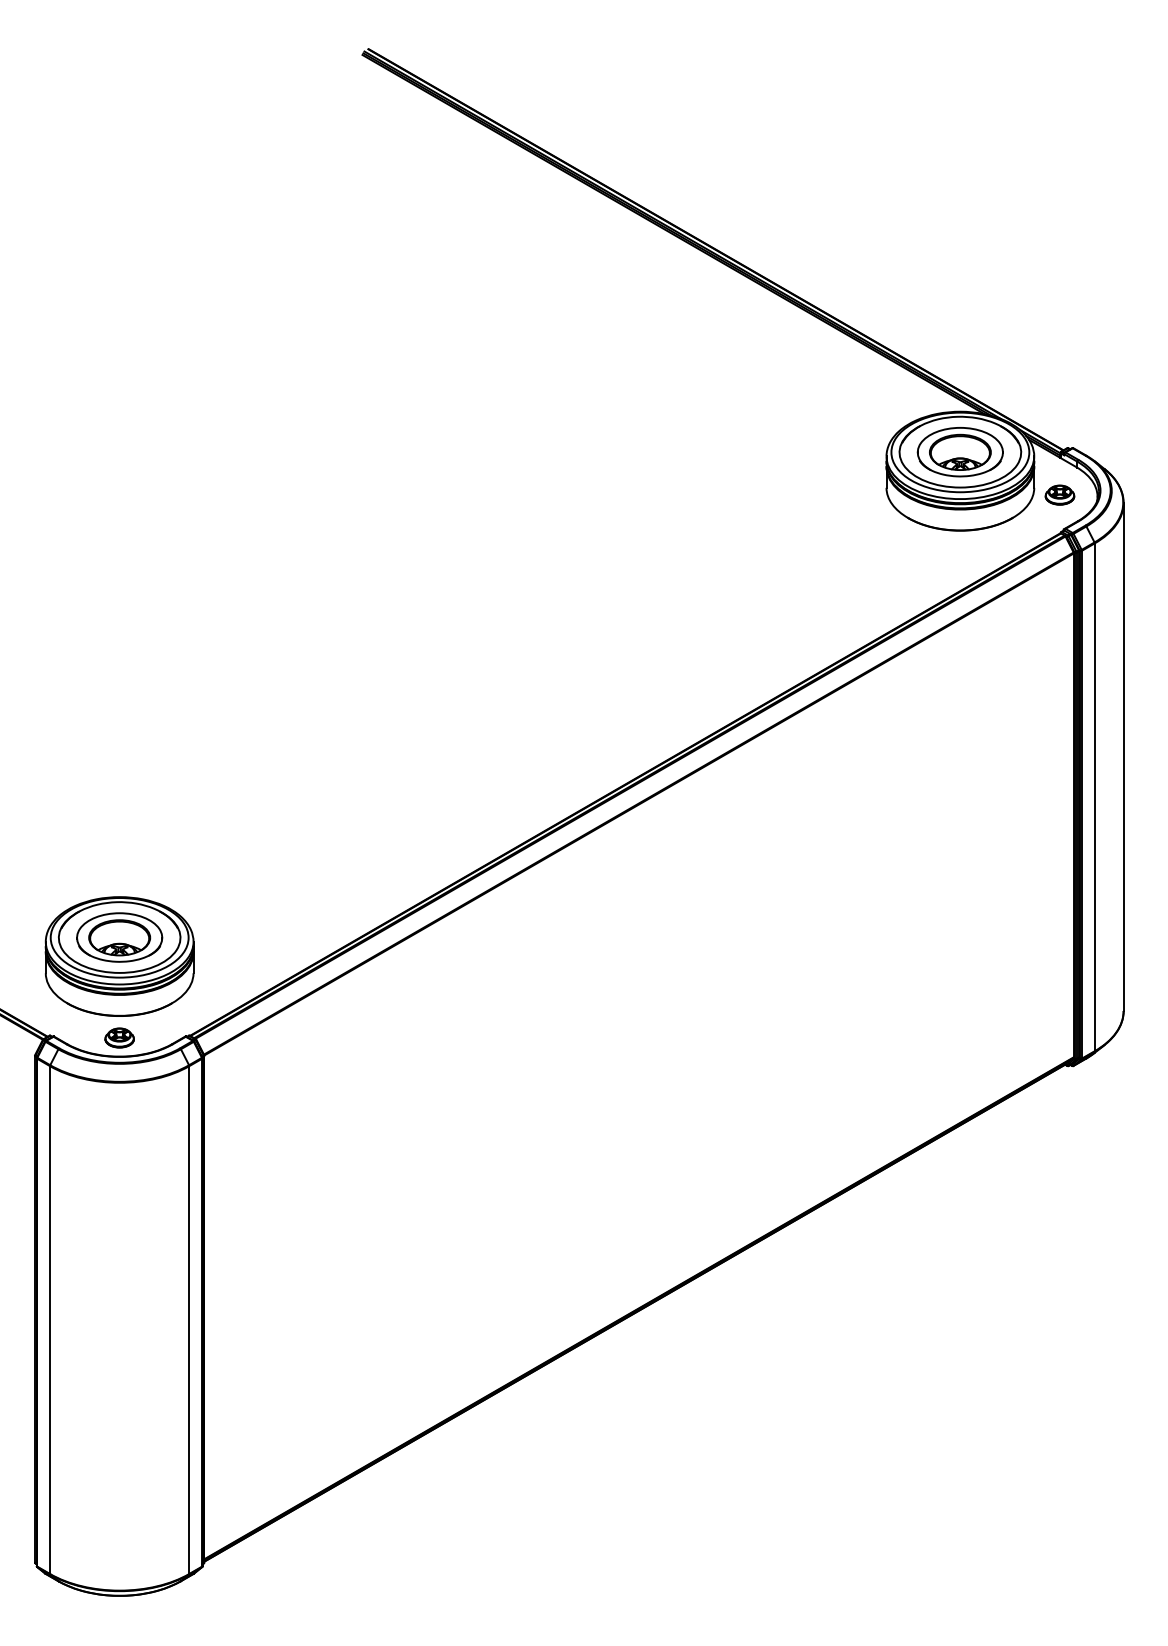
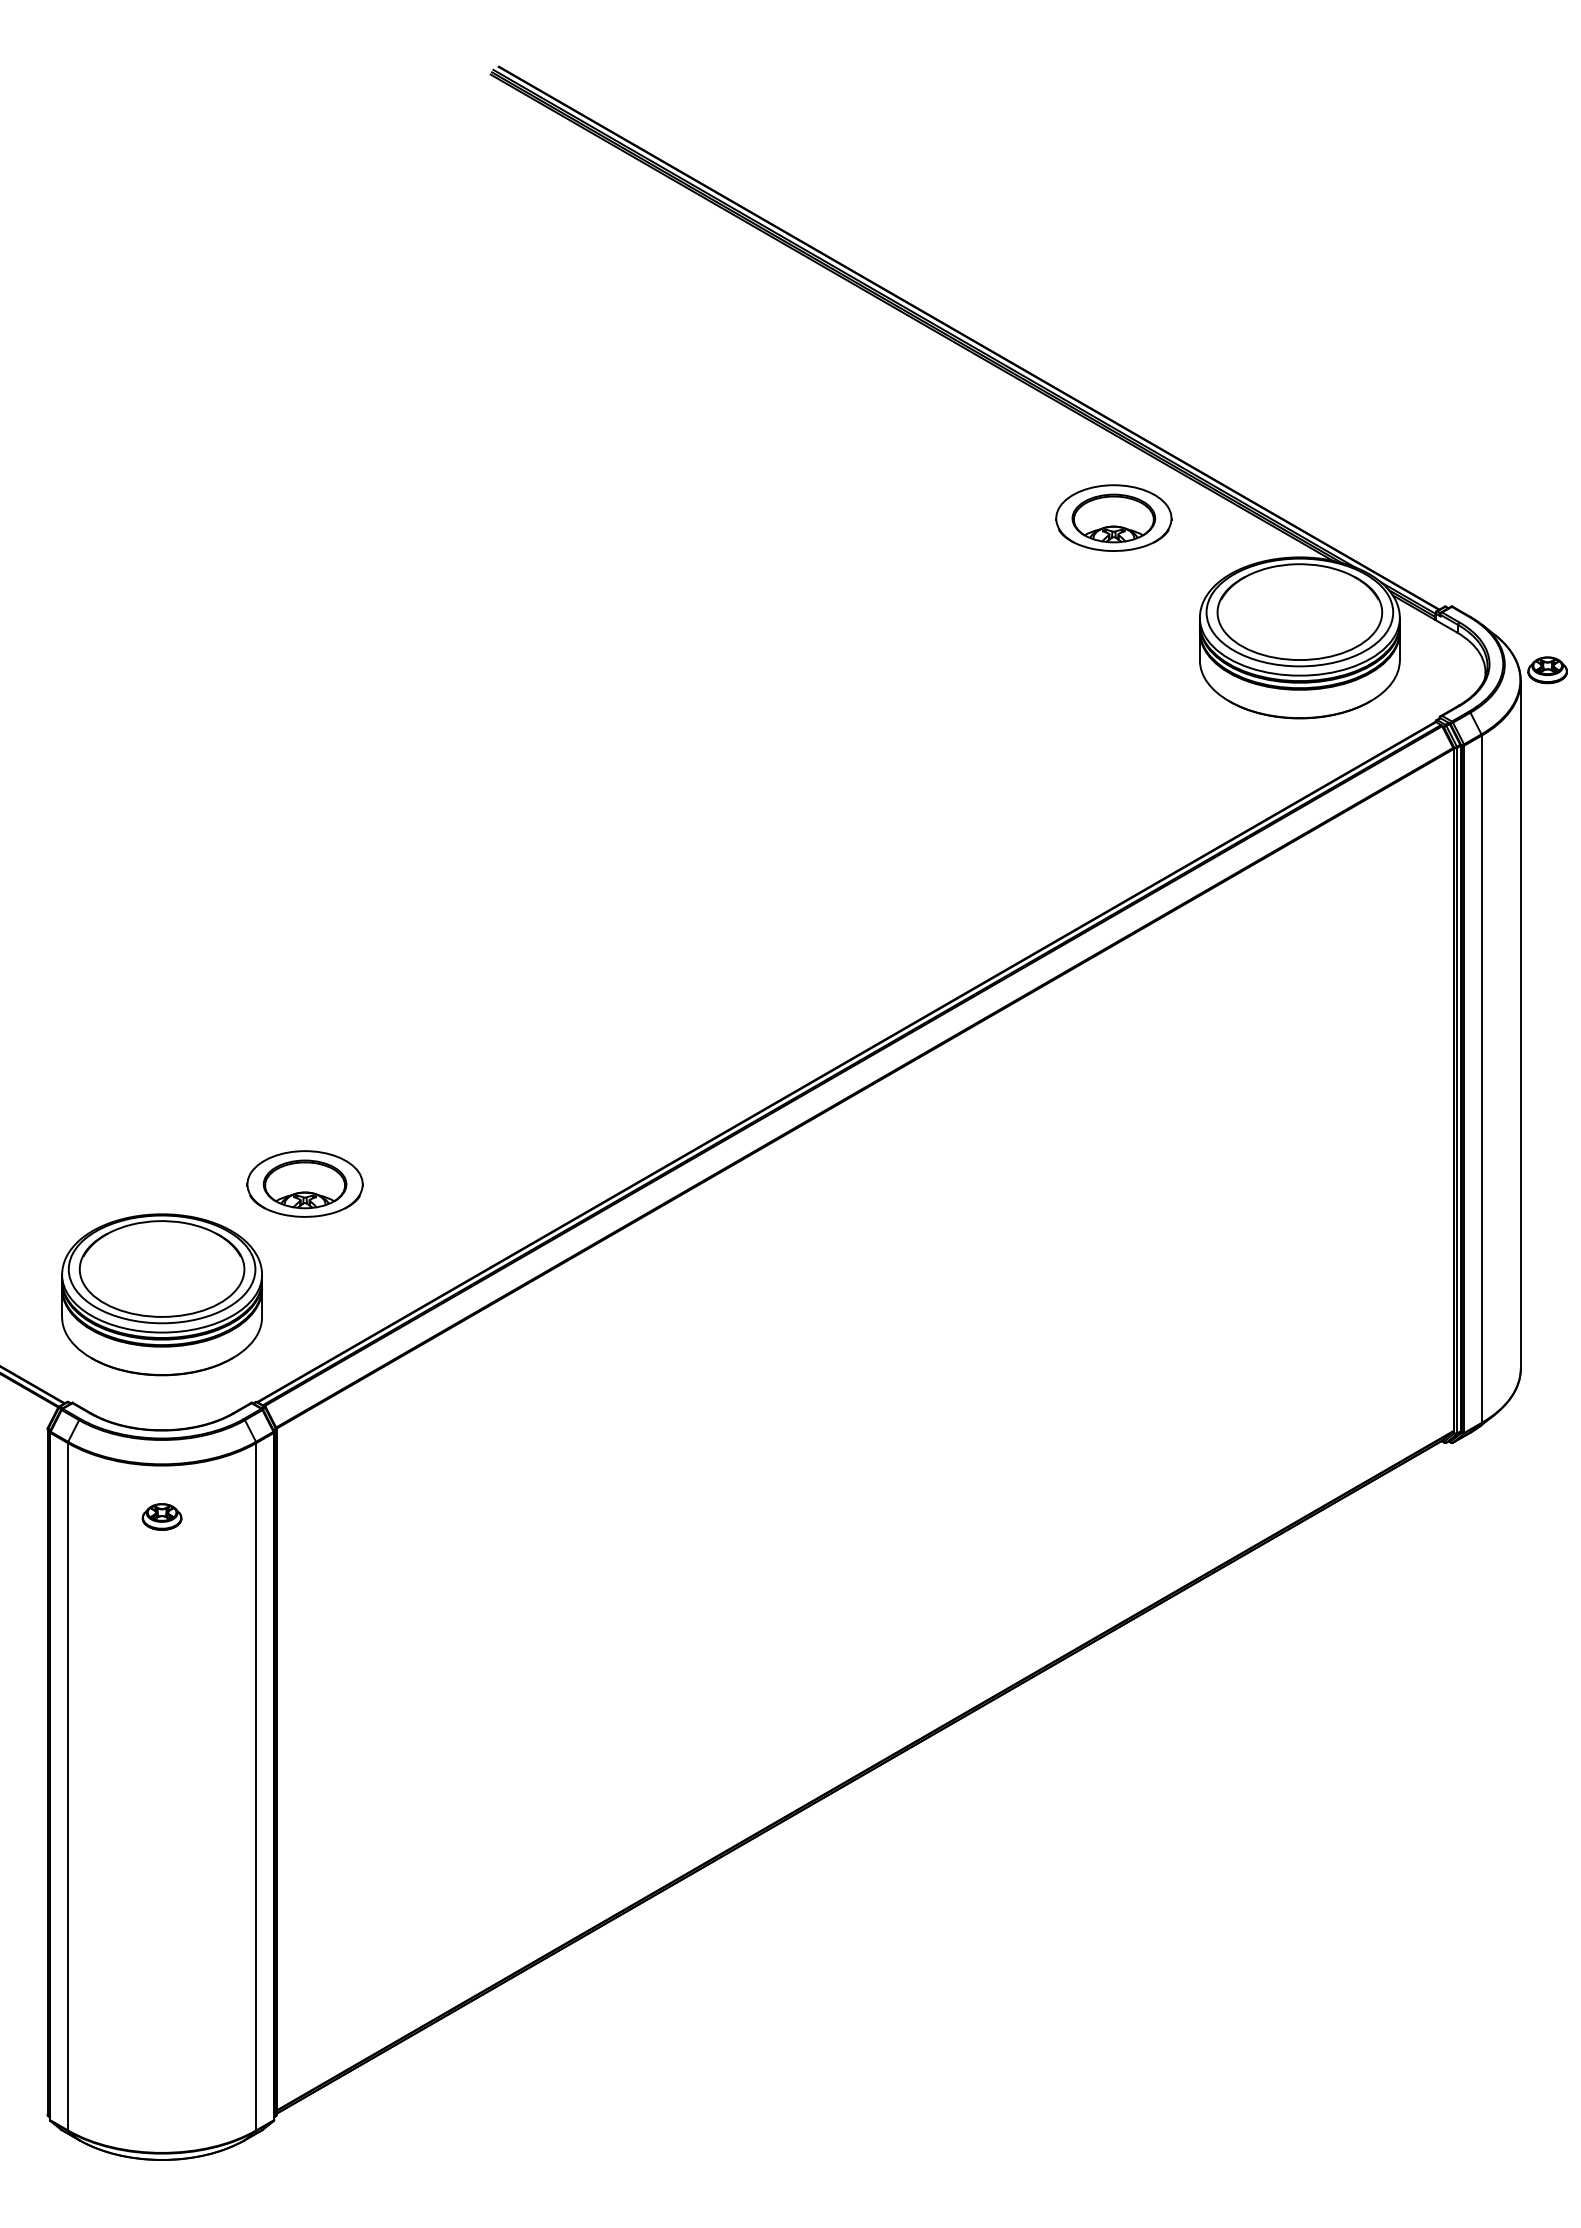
part: (960, 451) -> (1113, 517), moved
part: (1059, 495) -> (1547, 670), moved
part: (119, 937) -> (304, 1183), moved
part: (119, 1037) -> (161, 1516), moved

